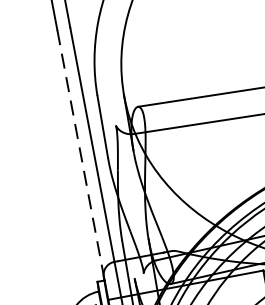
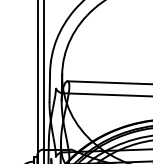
line: (80, 155) -> (37, 98), dashed -> solid

